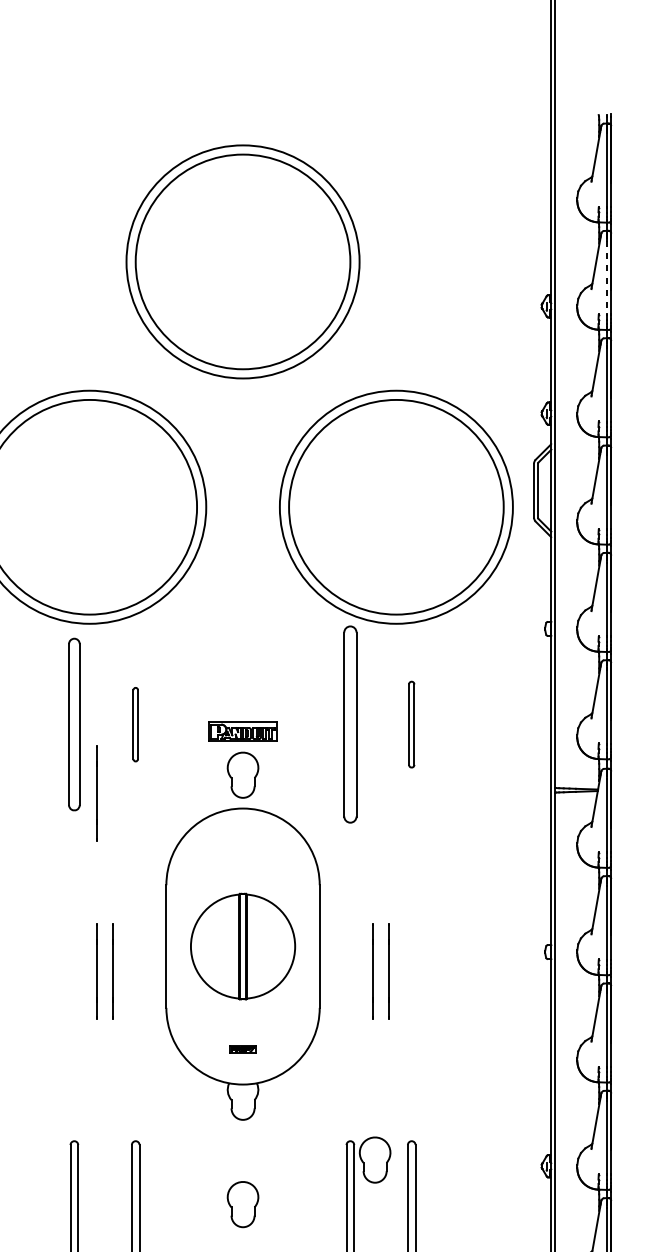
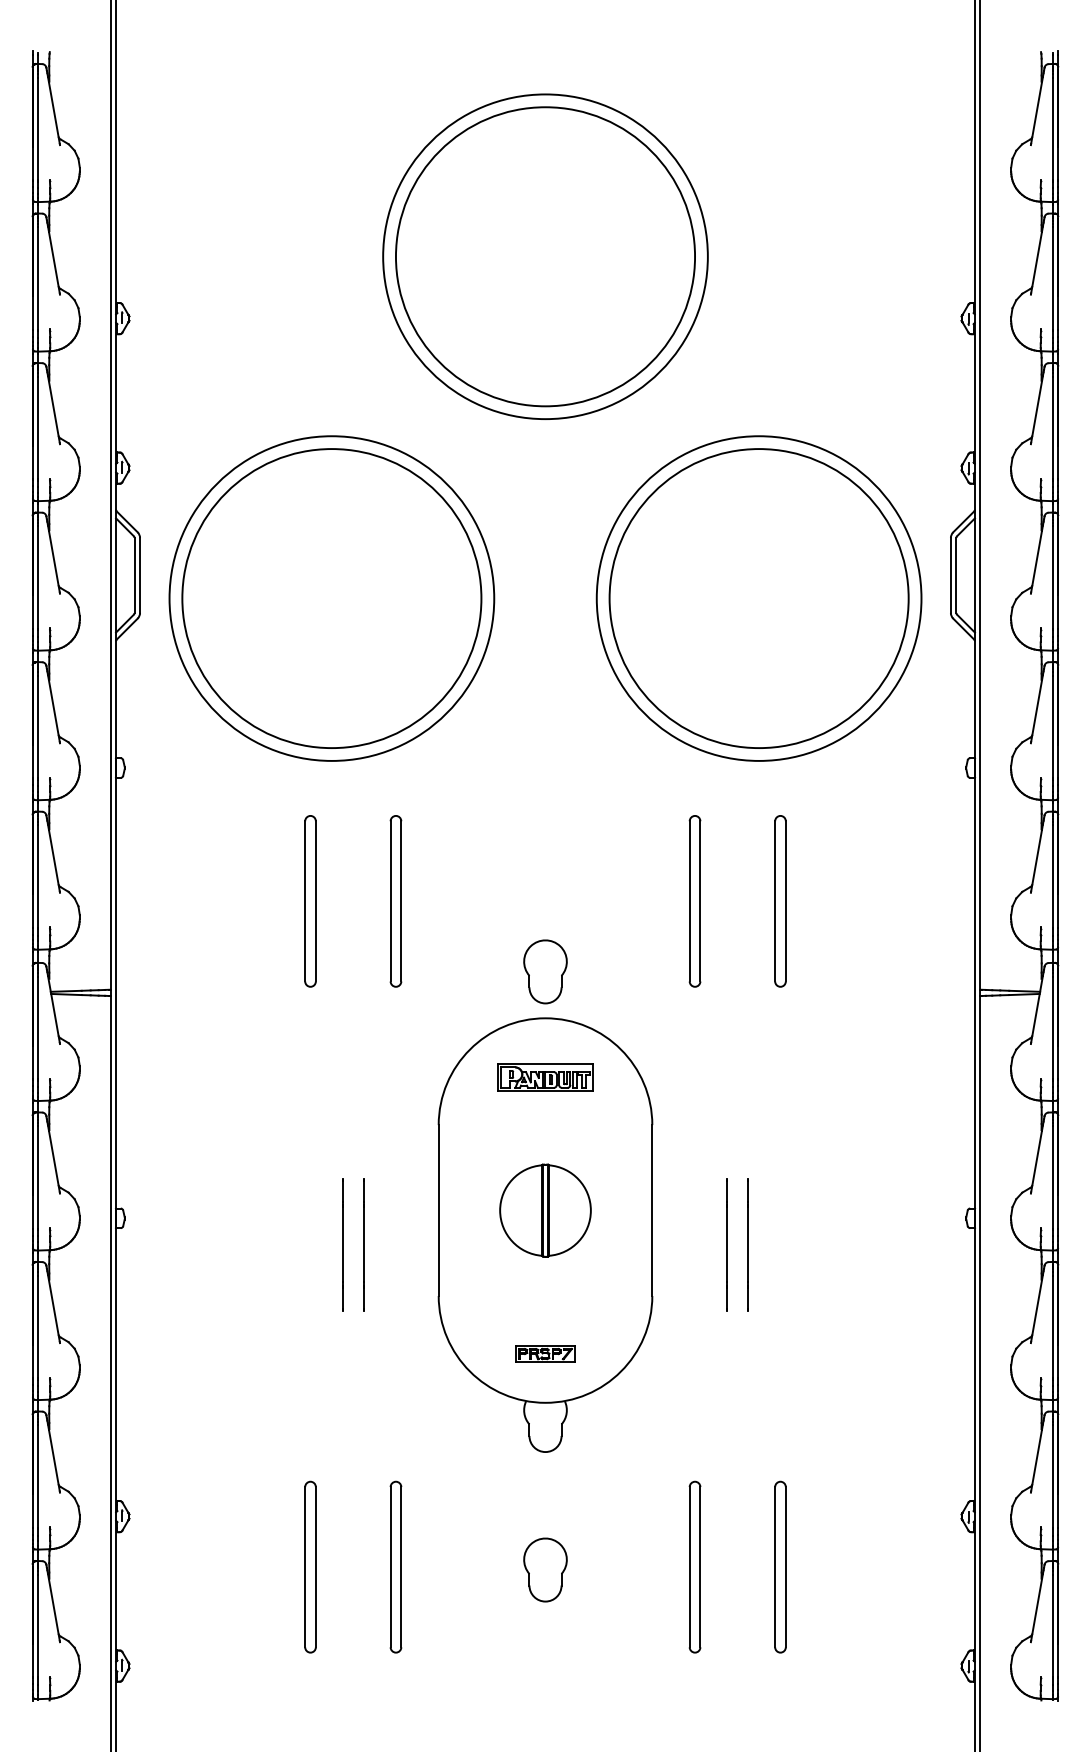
line: (606, 277) -> (1052, 278), dashed -> solid
part: (74, 724) -> (310, 901), size x0.71
part: (135, 724) -> (395, 901), size x1.67
part: (350, 724) -> (694, 901), size x0.62
part: (411, 724) -> (780, 901), size x1.43
part: (243, 731) -> (545, 1077), moved
line: (97, 792) -> (342, 996), removed
part: (243, 946) -> (545, 1210), size x0.62
part: (243, 1049) -> (545, 1353), size x1.67
part: (375, 1159) -> (729, 1507), removed

